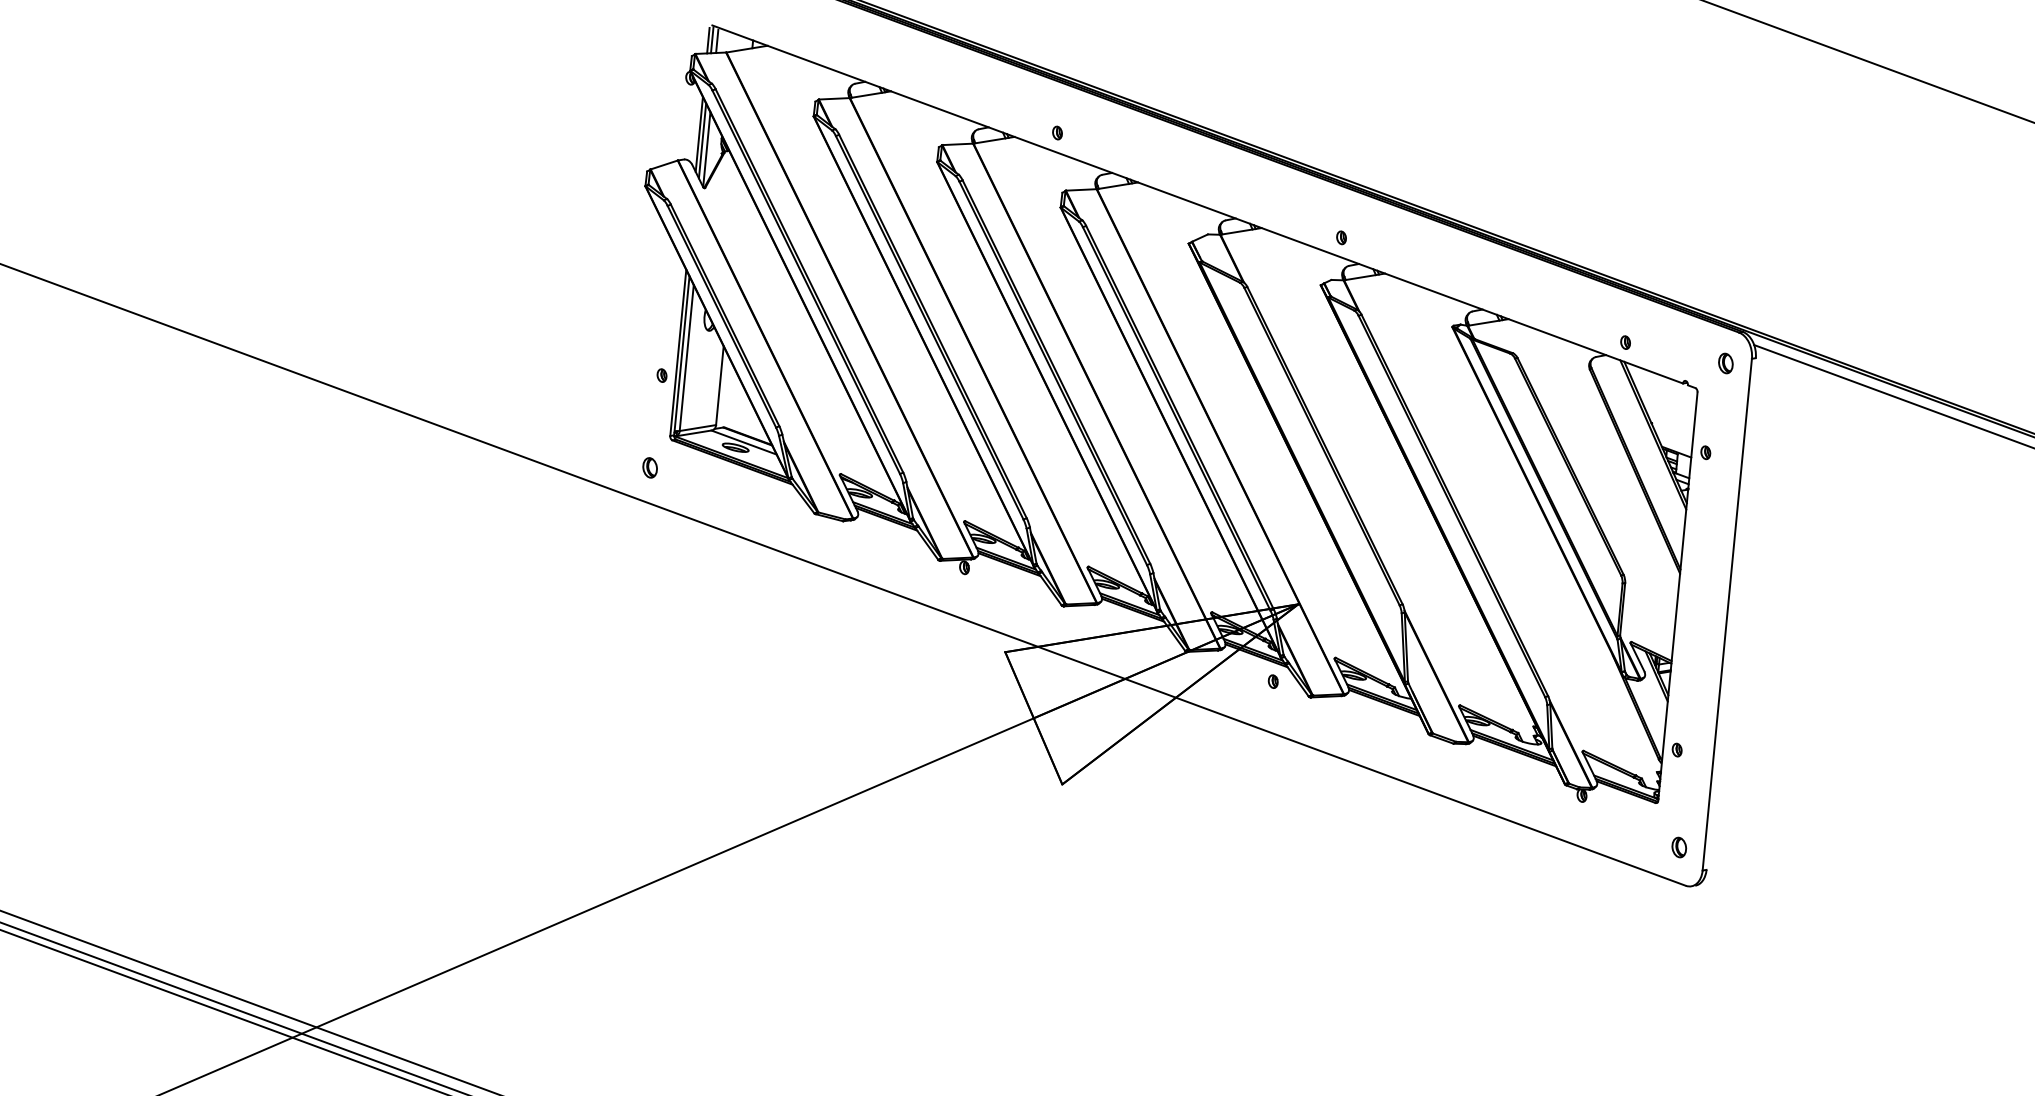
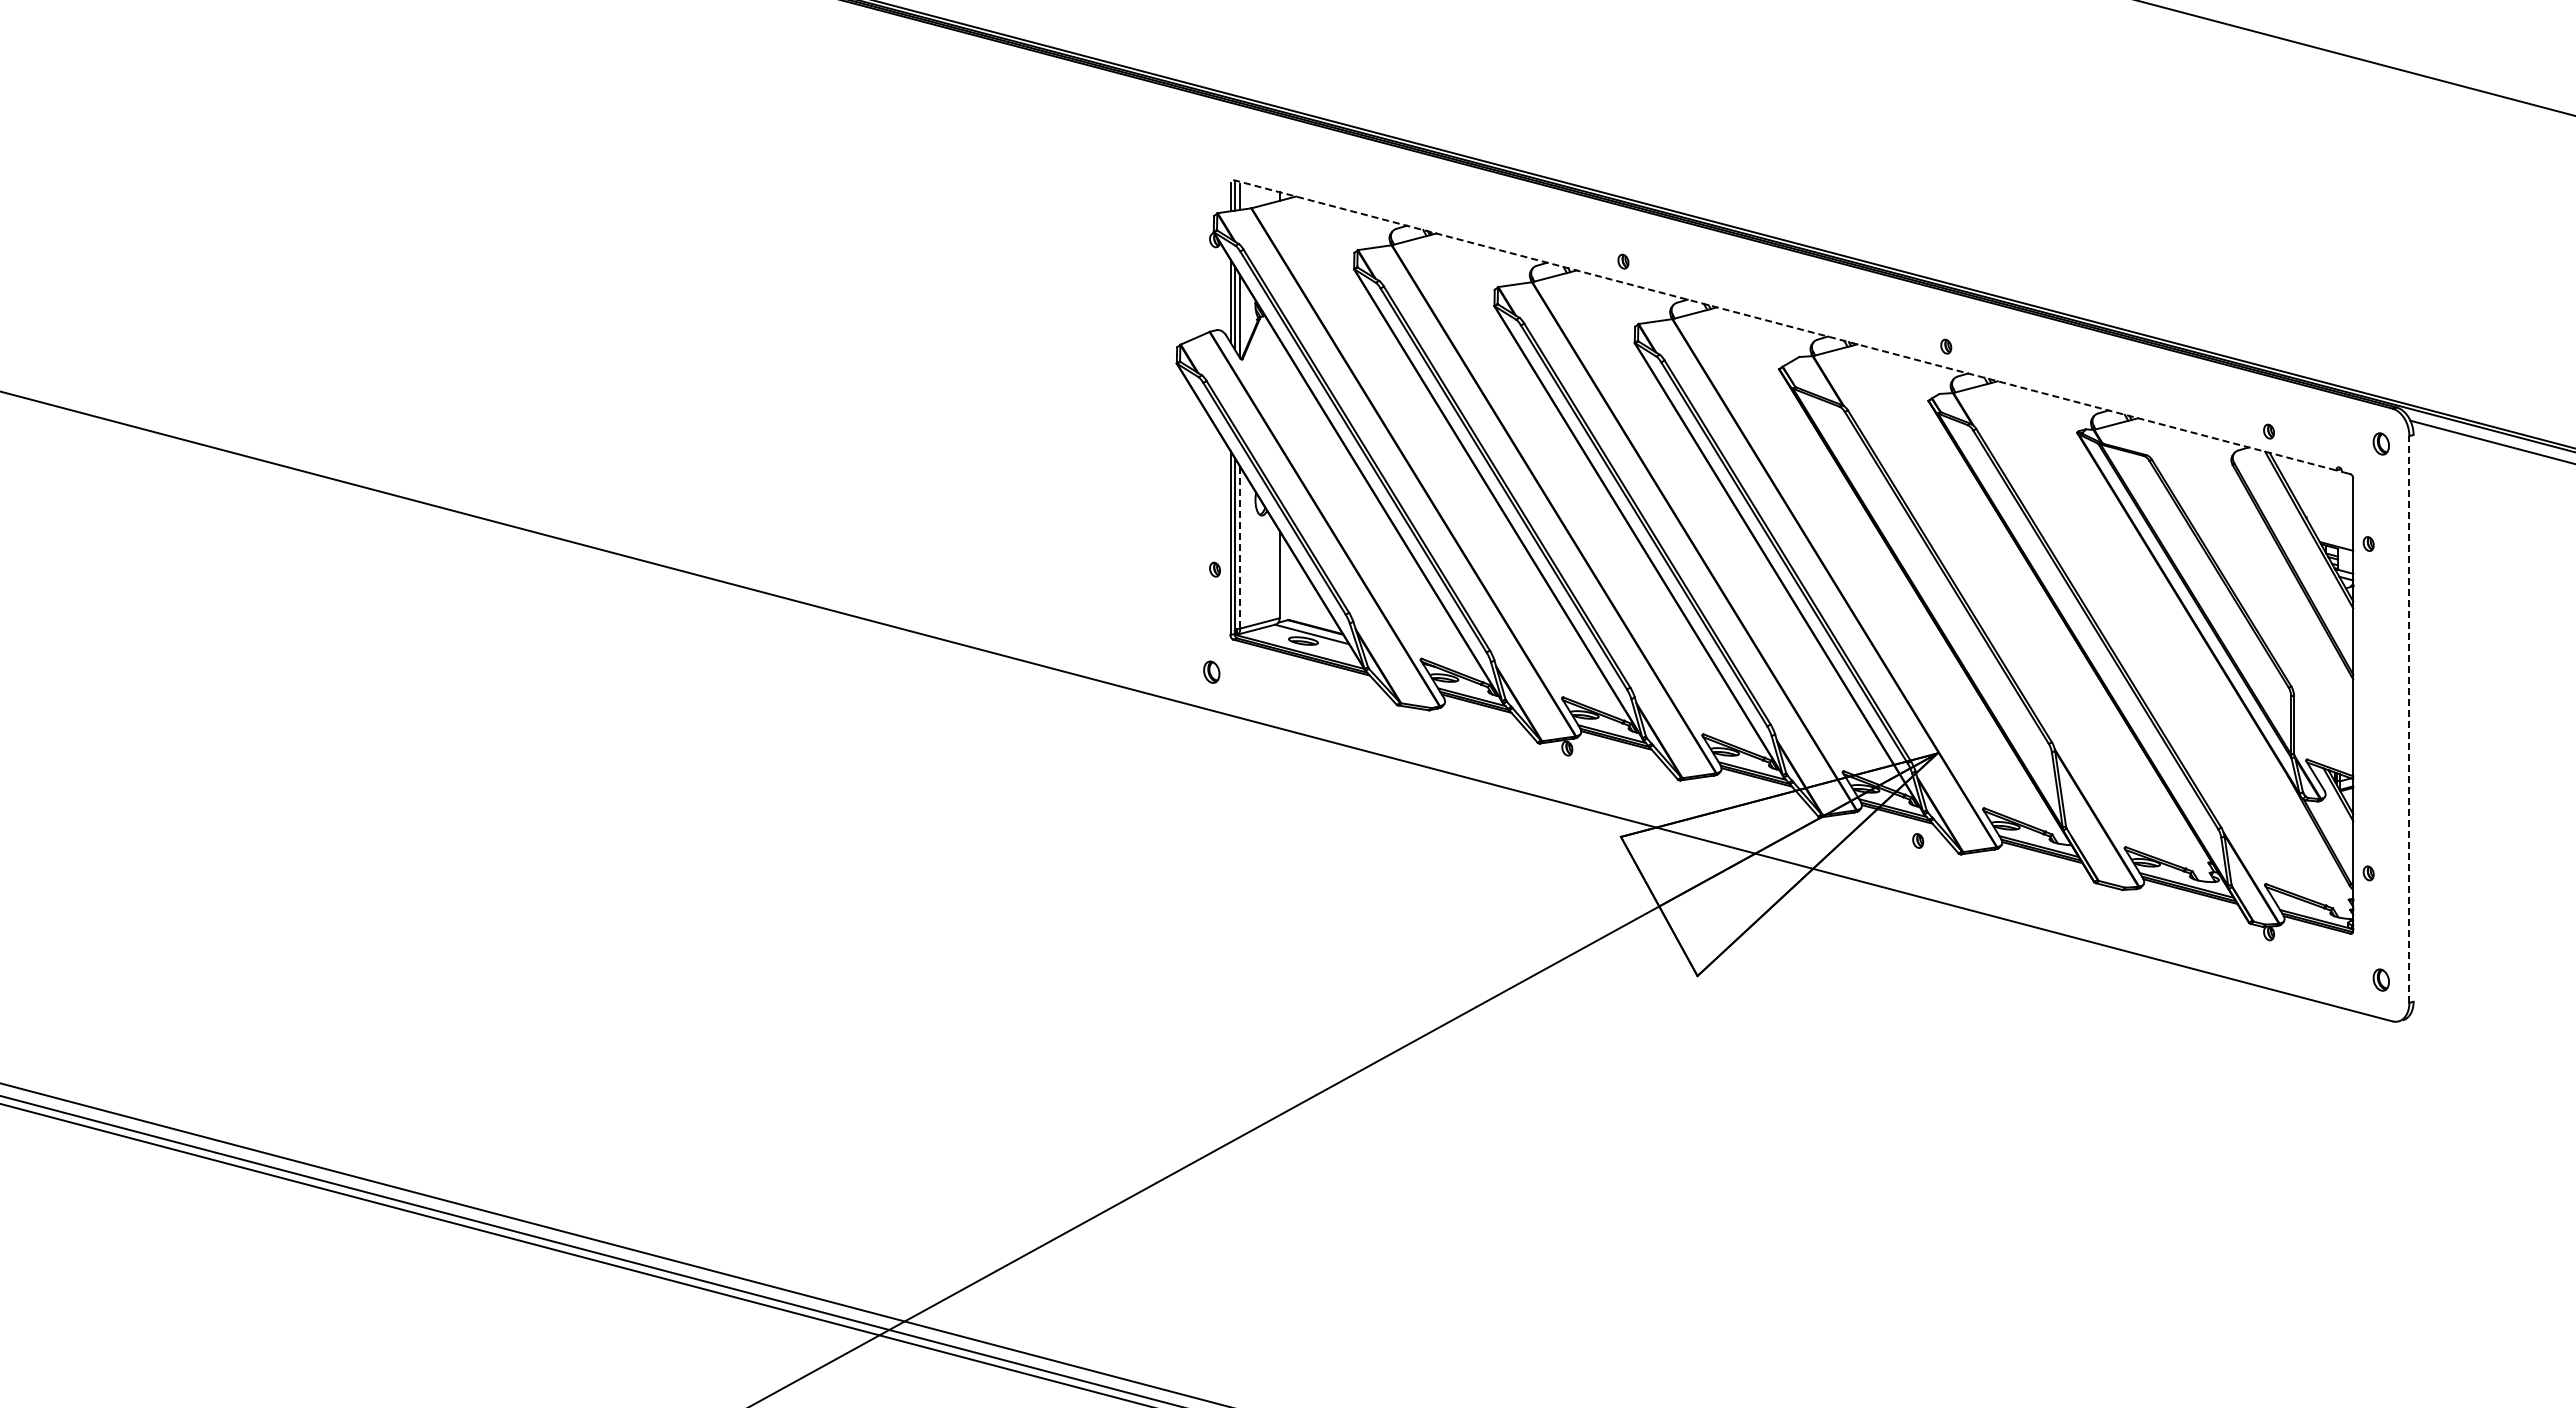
line: (1198, 204) -> (1785, 325), solid -> dashed
line: (686, 357) -> (1240, 547), solid -> dashed
line: (1727, 613) -> (2409, 718), solid -> dashed

